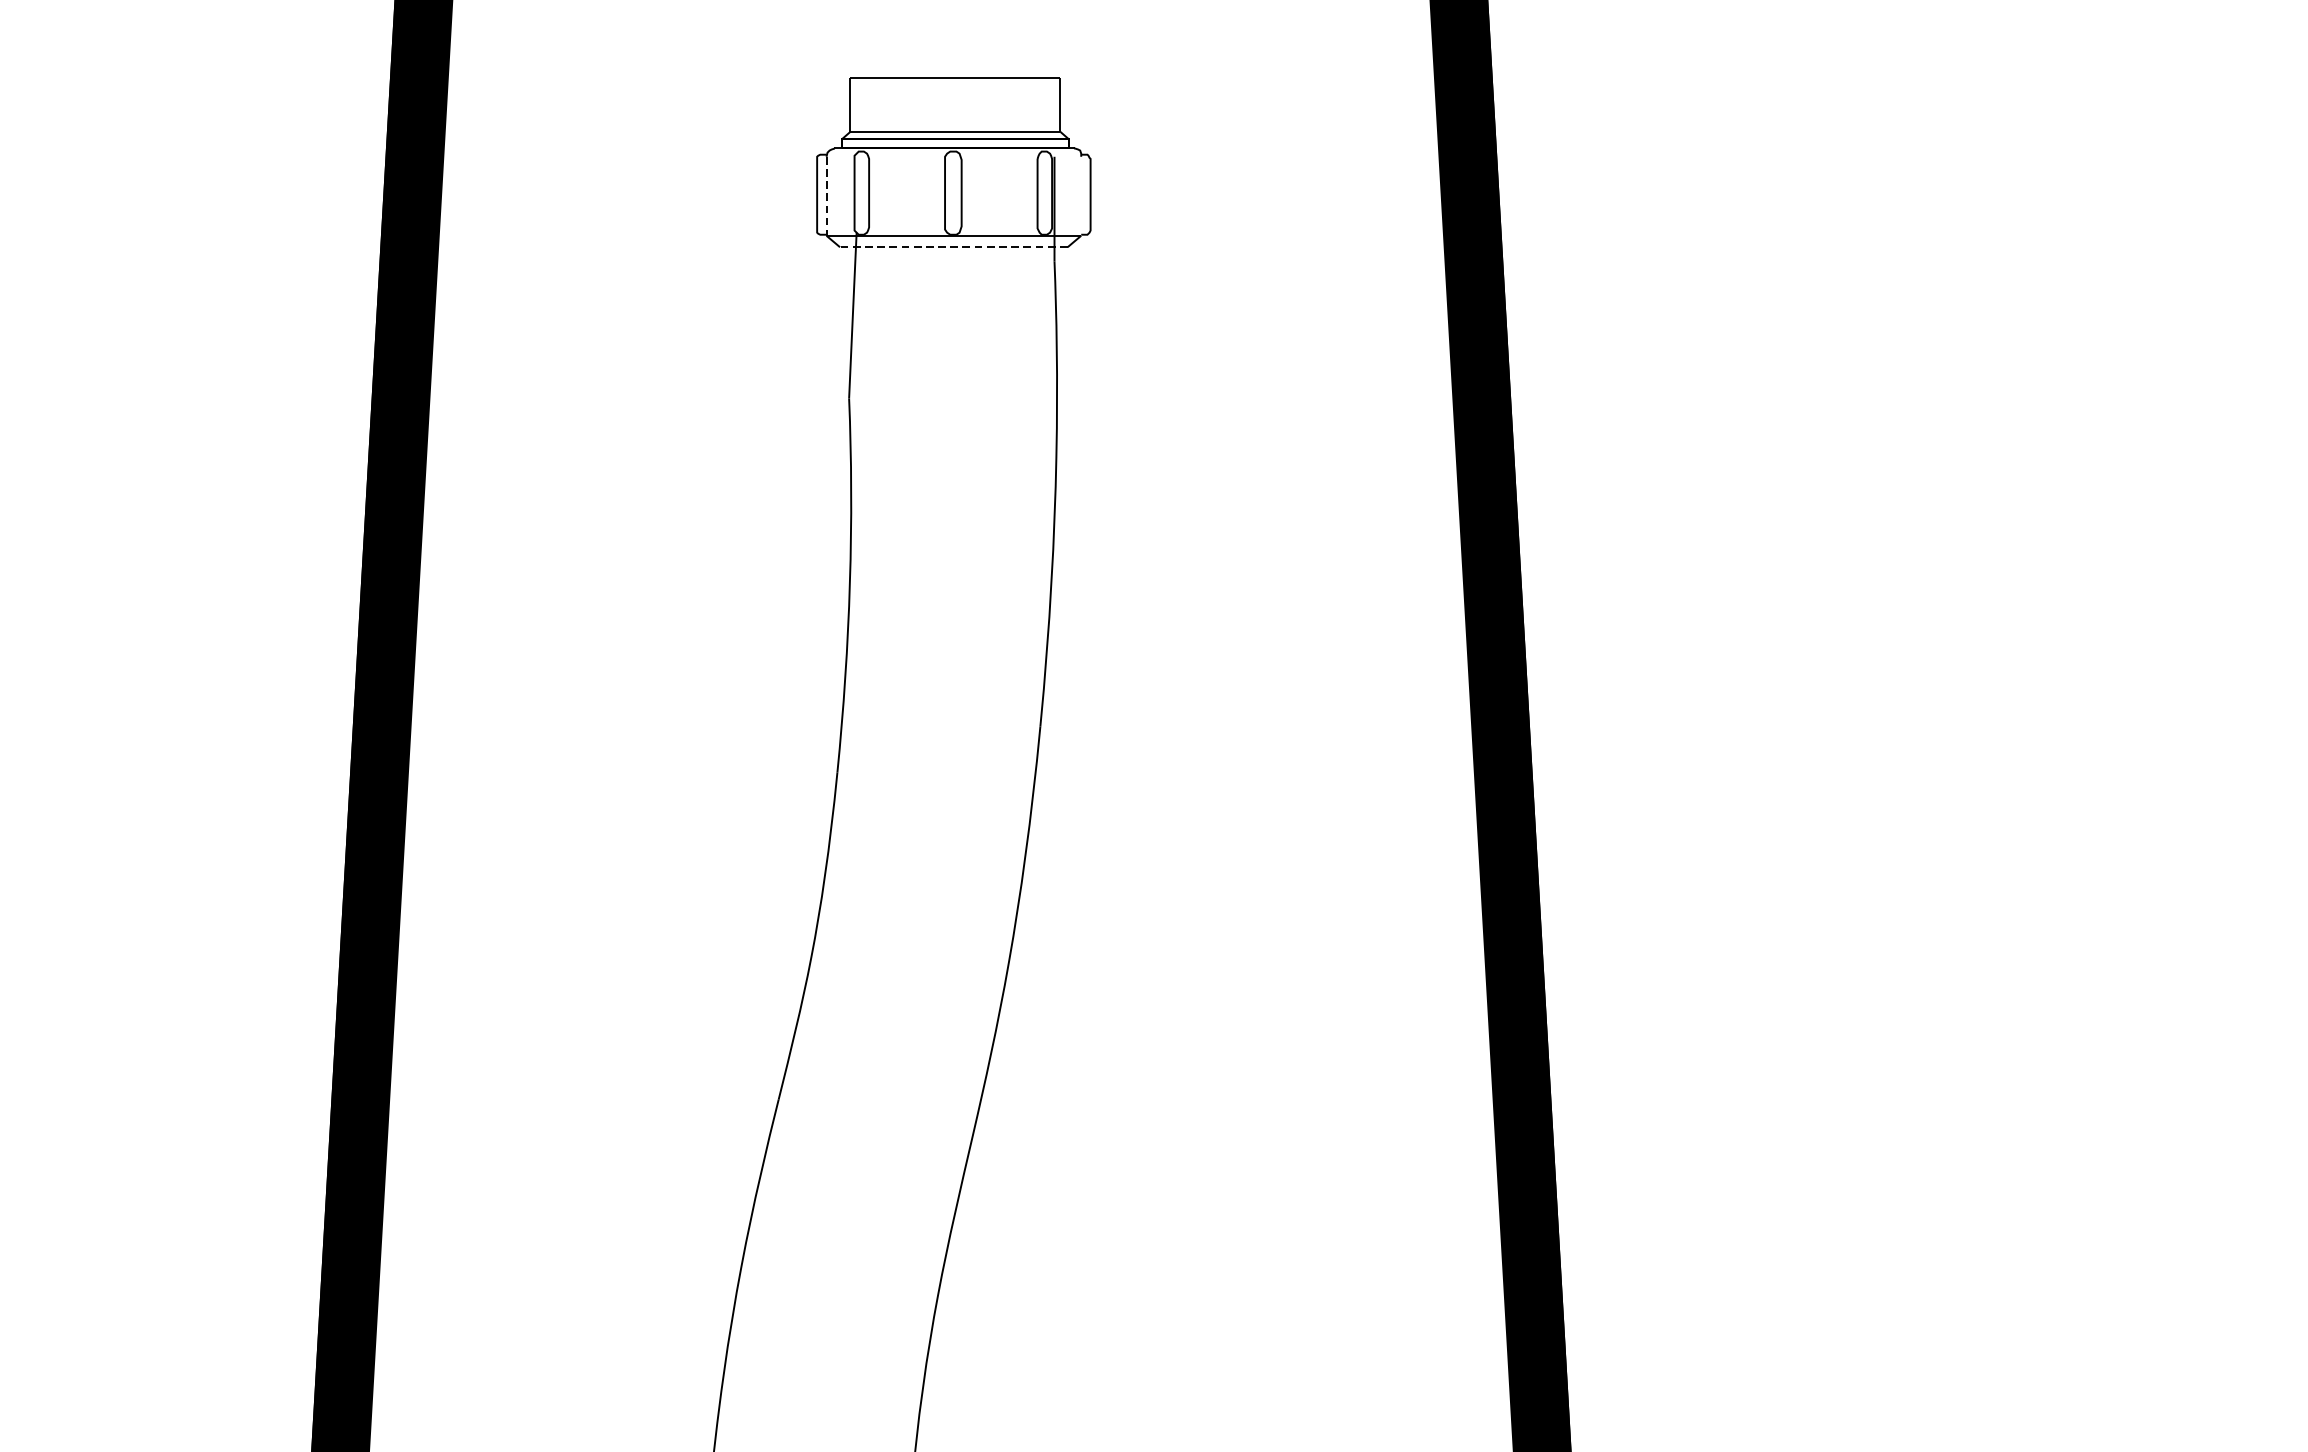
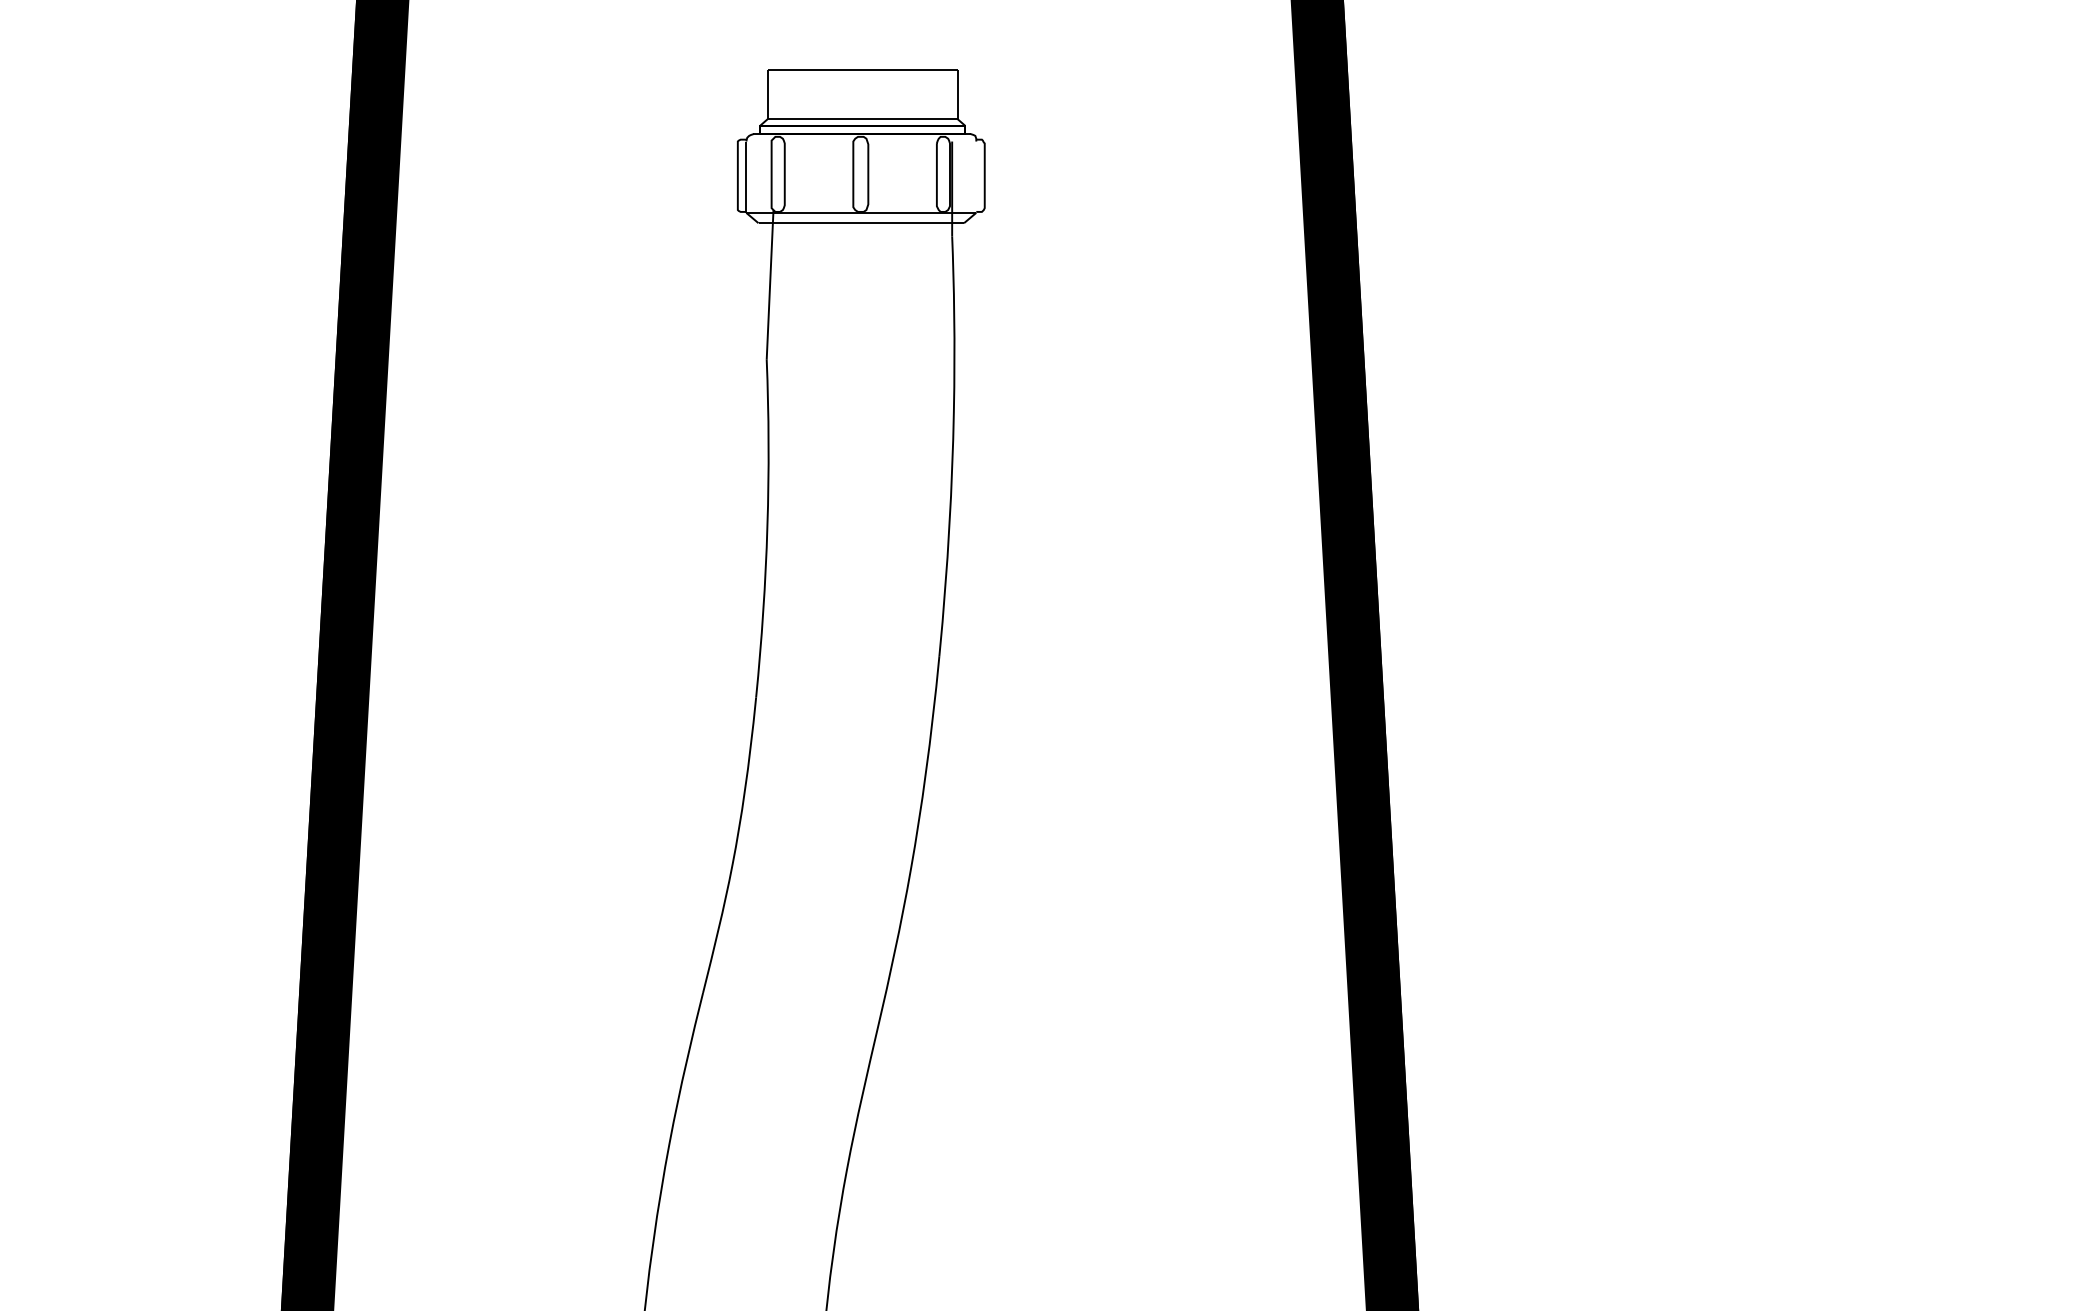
line: (826, 196) -> (746, 177), dashed -> solid
line: (954, 247) -> (861, 223), dashed -> solid

